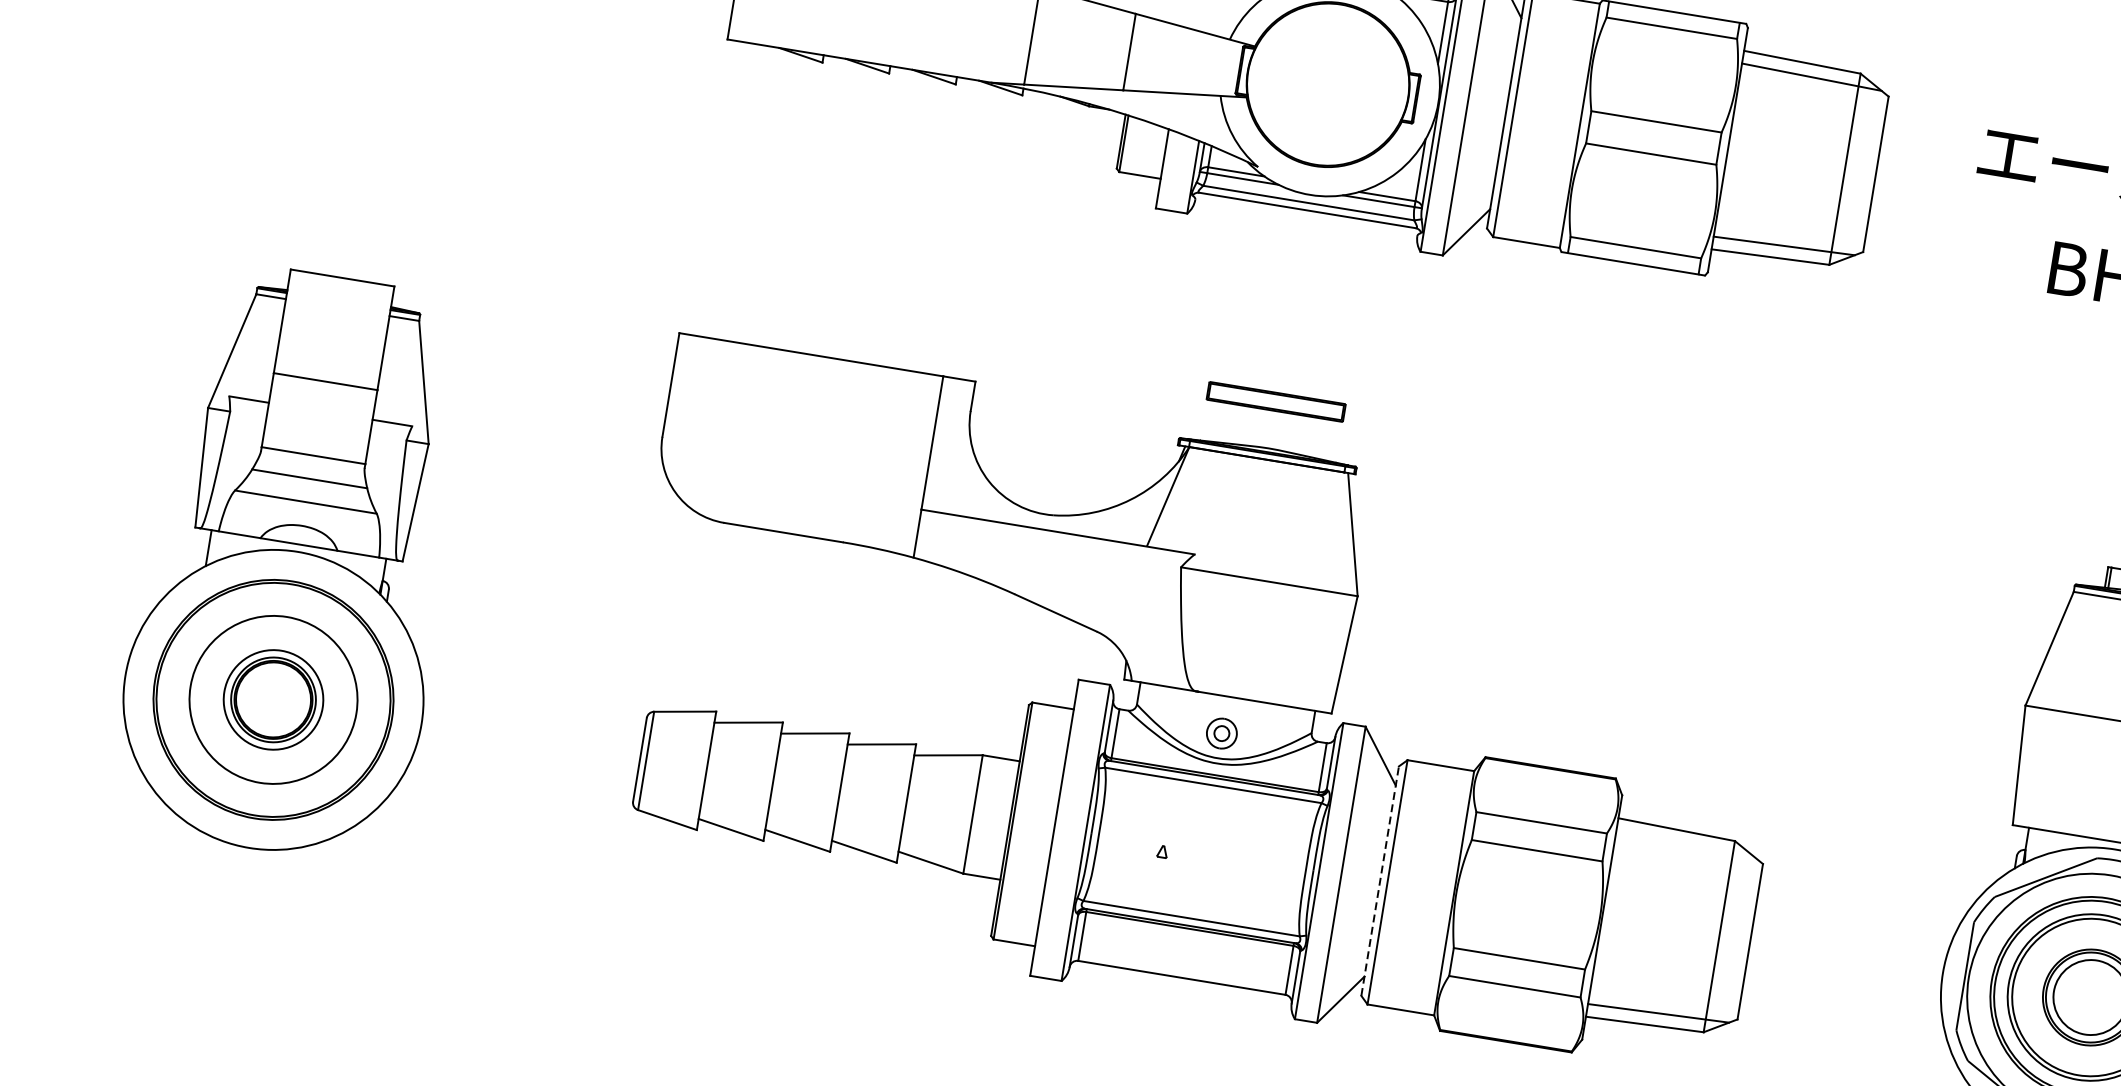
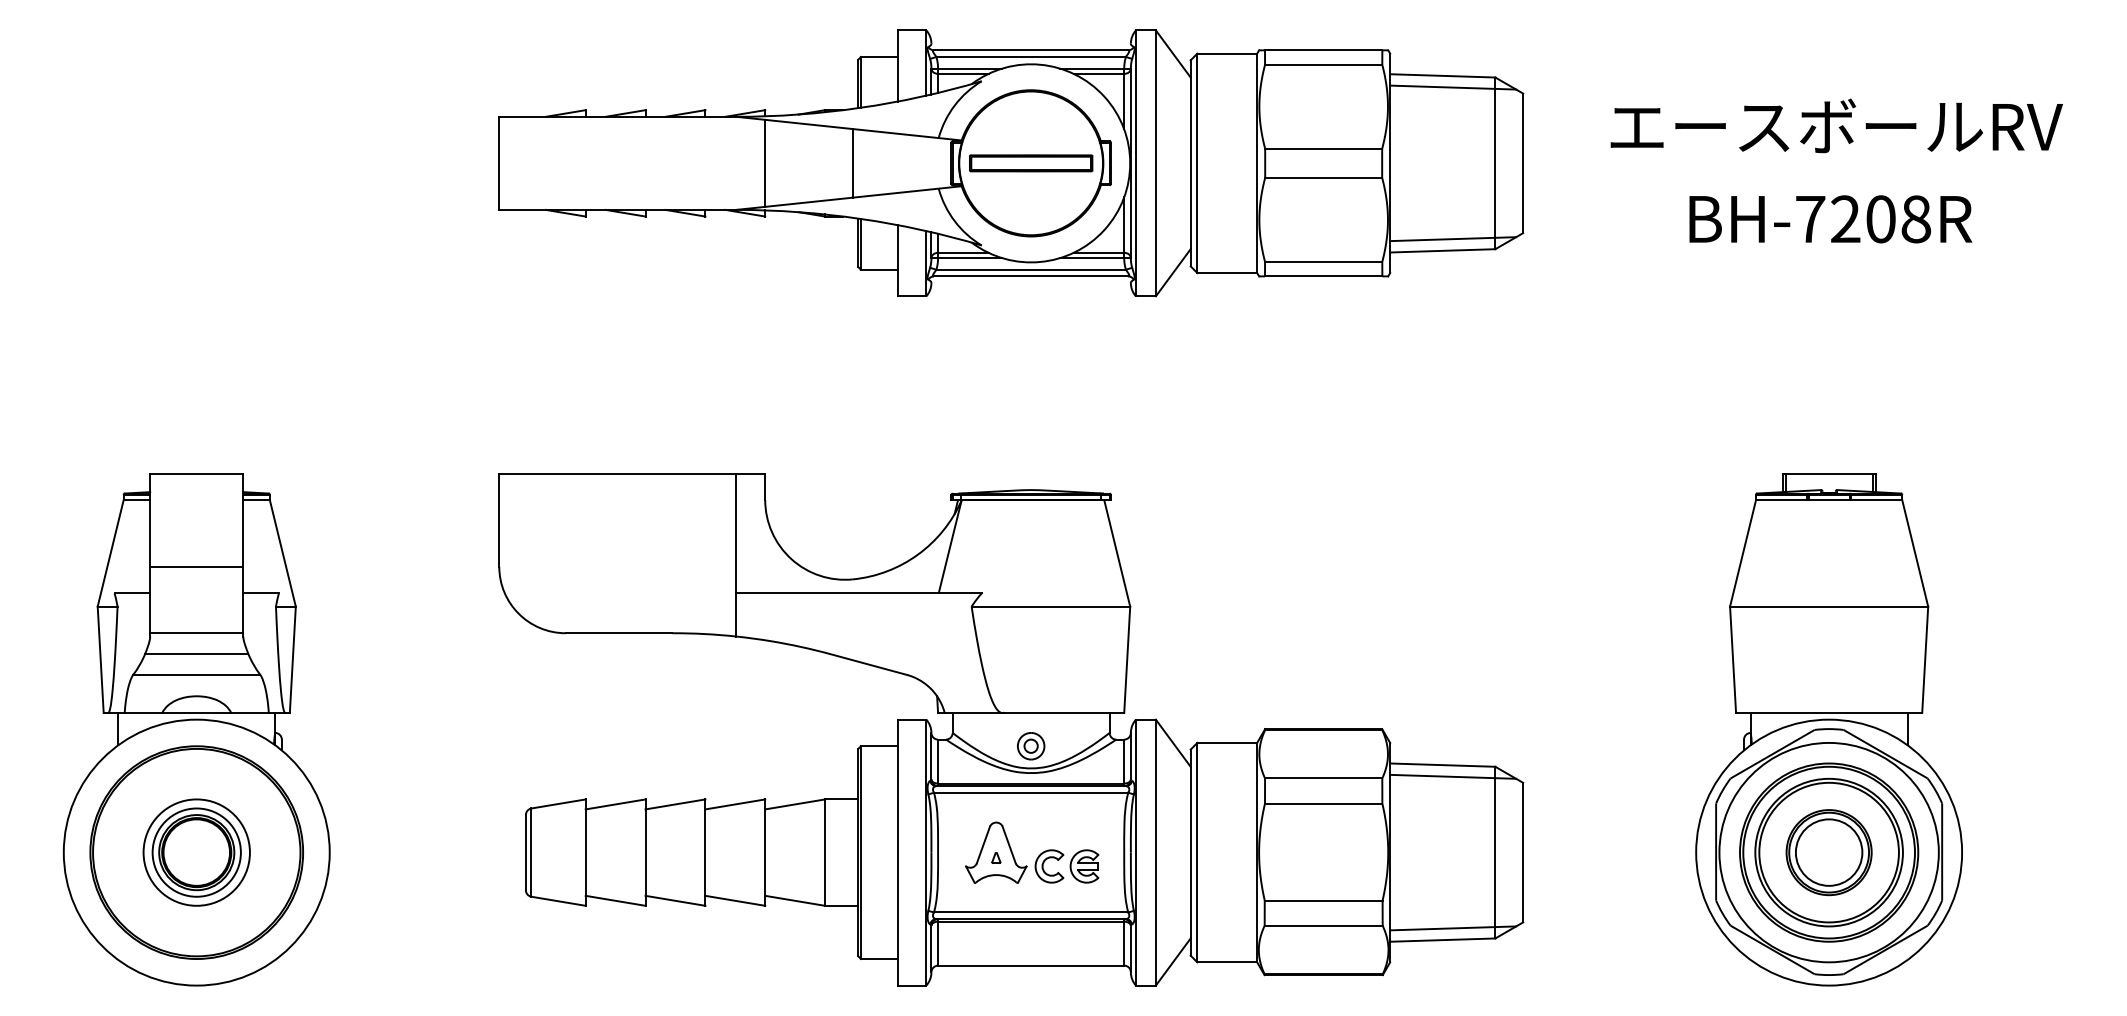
part: (1276, 402) -> (1031, 163), moved
circle: (273, 699) -> (196, 852), size x0.71
line: (1686, 844) -> (1453, 776), added
part: (1208, 857) -> (1037, 856), added
line: (1379, 880) -> (1190, 852), dashed -> solid

